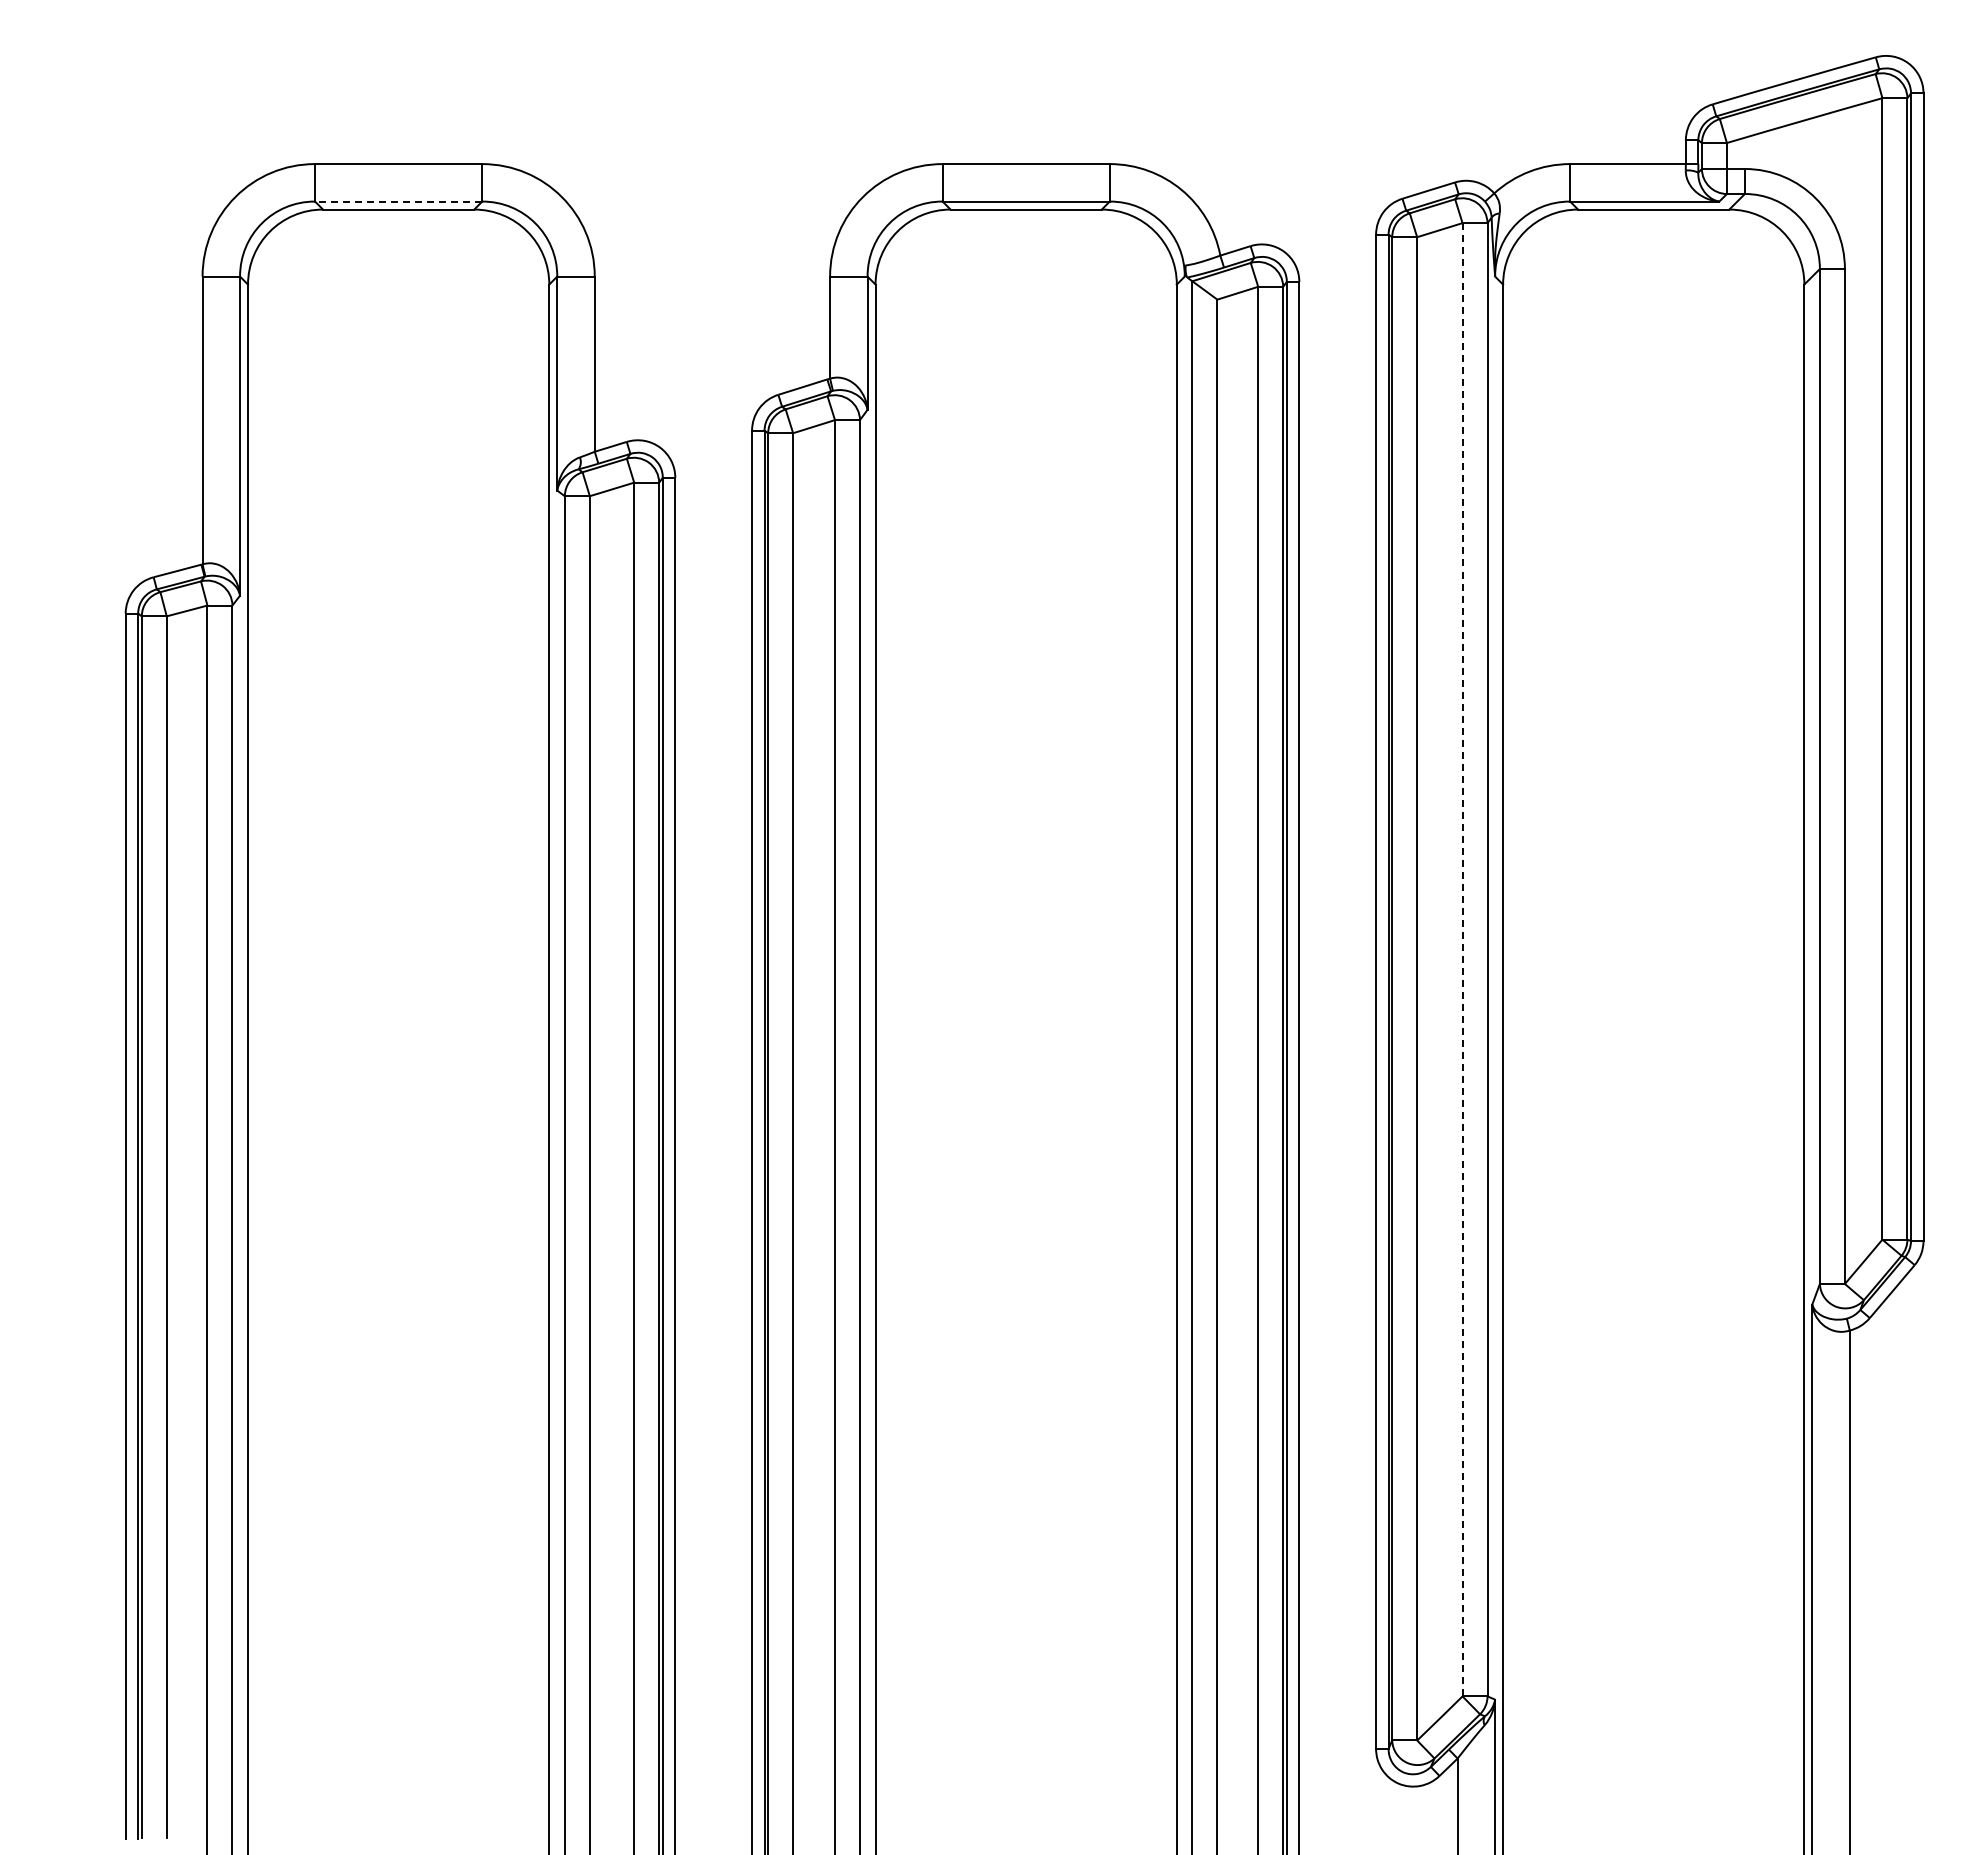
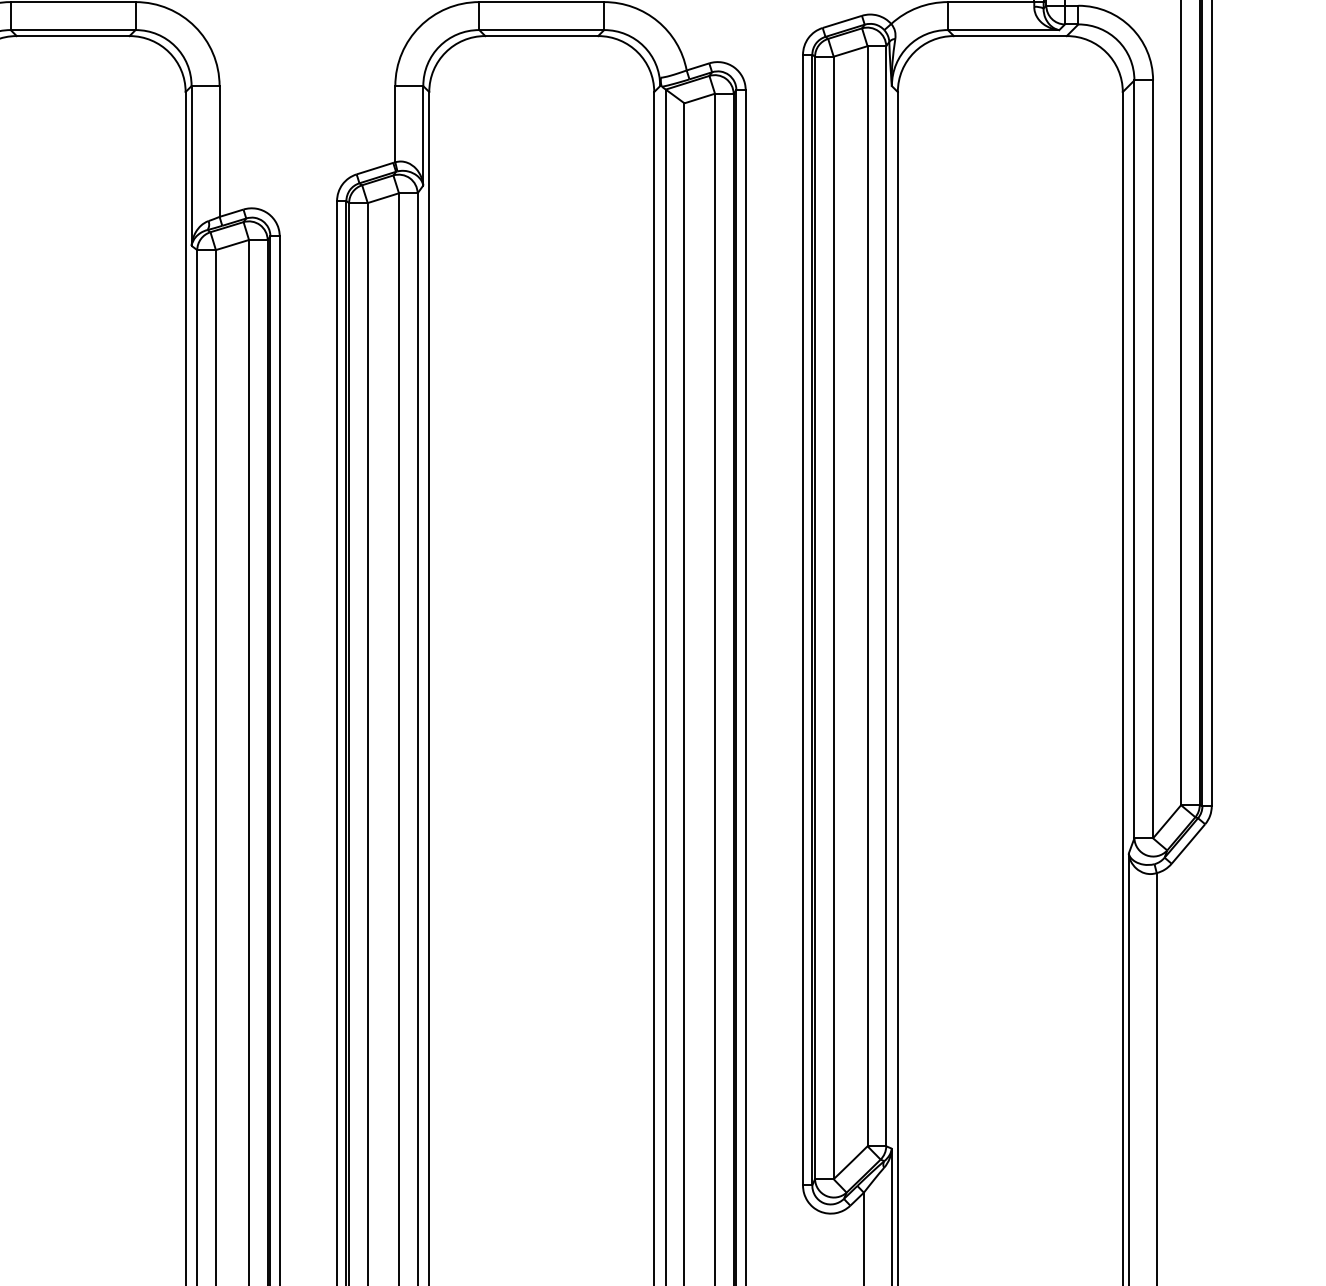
line: (398, 201) -> (73, 30), dashed -> solid
line: (1462, 959) -> (867, 596), dashed -> solid

